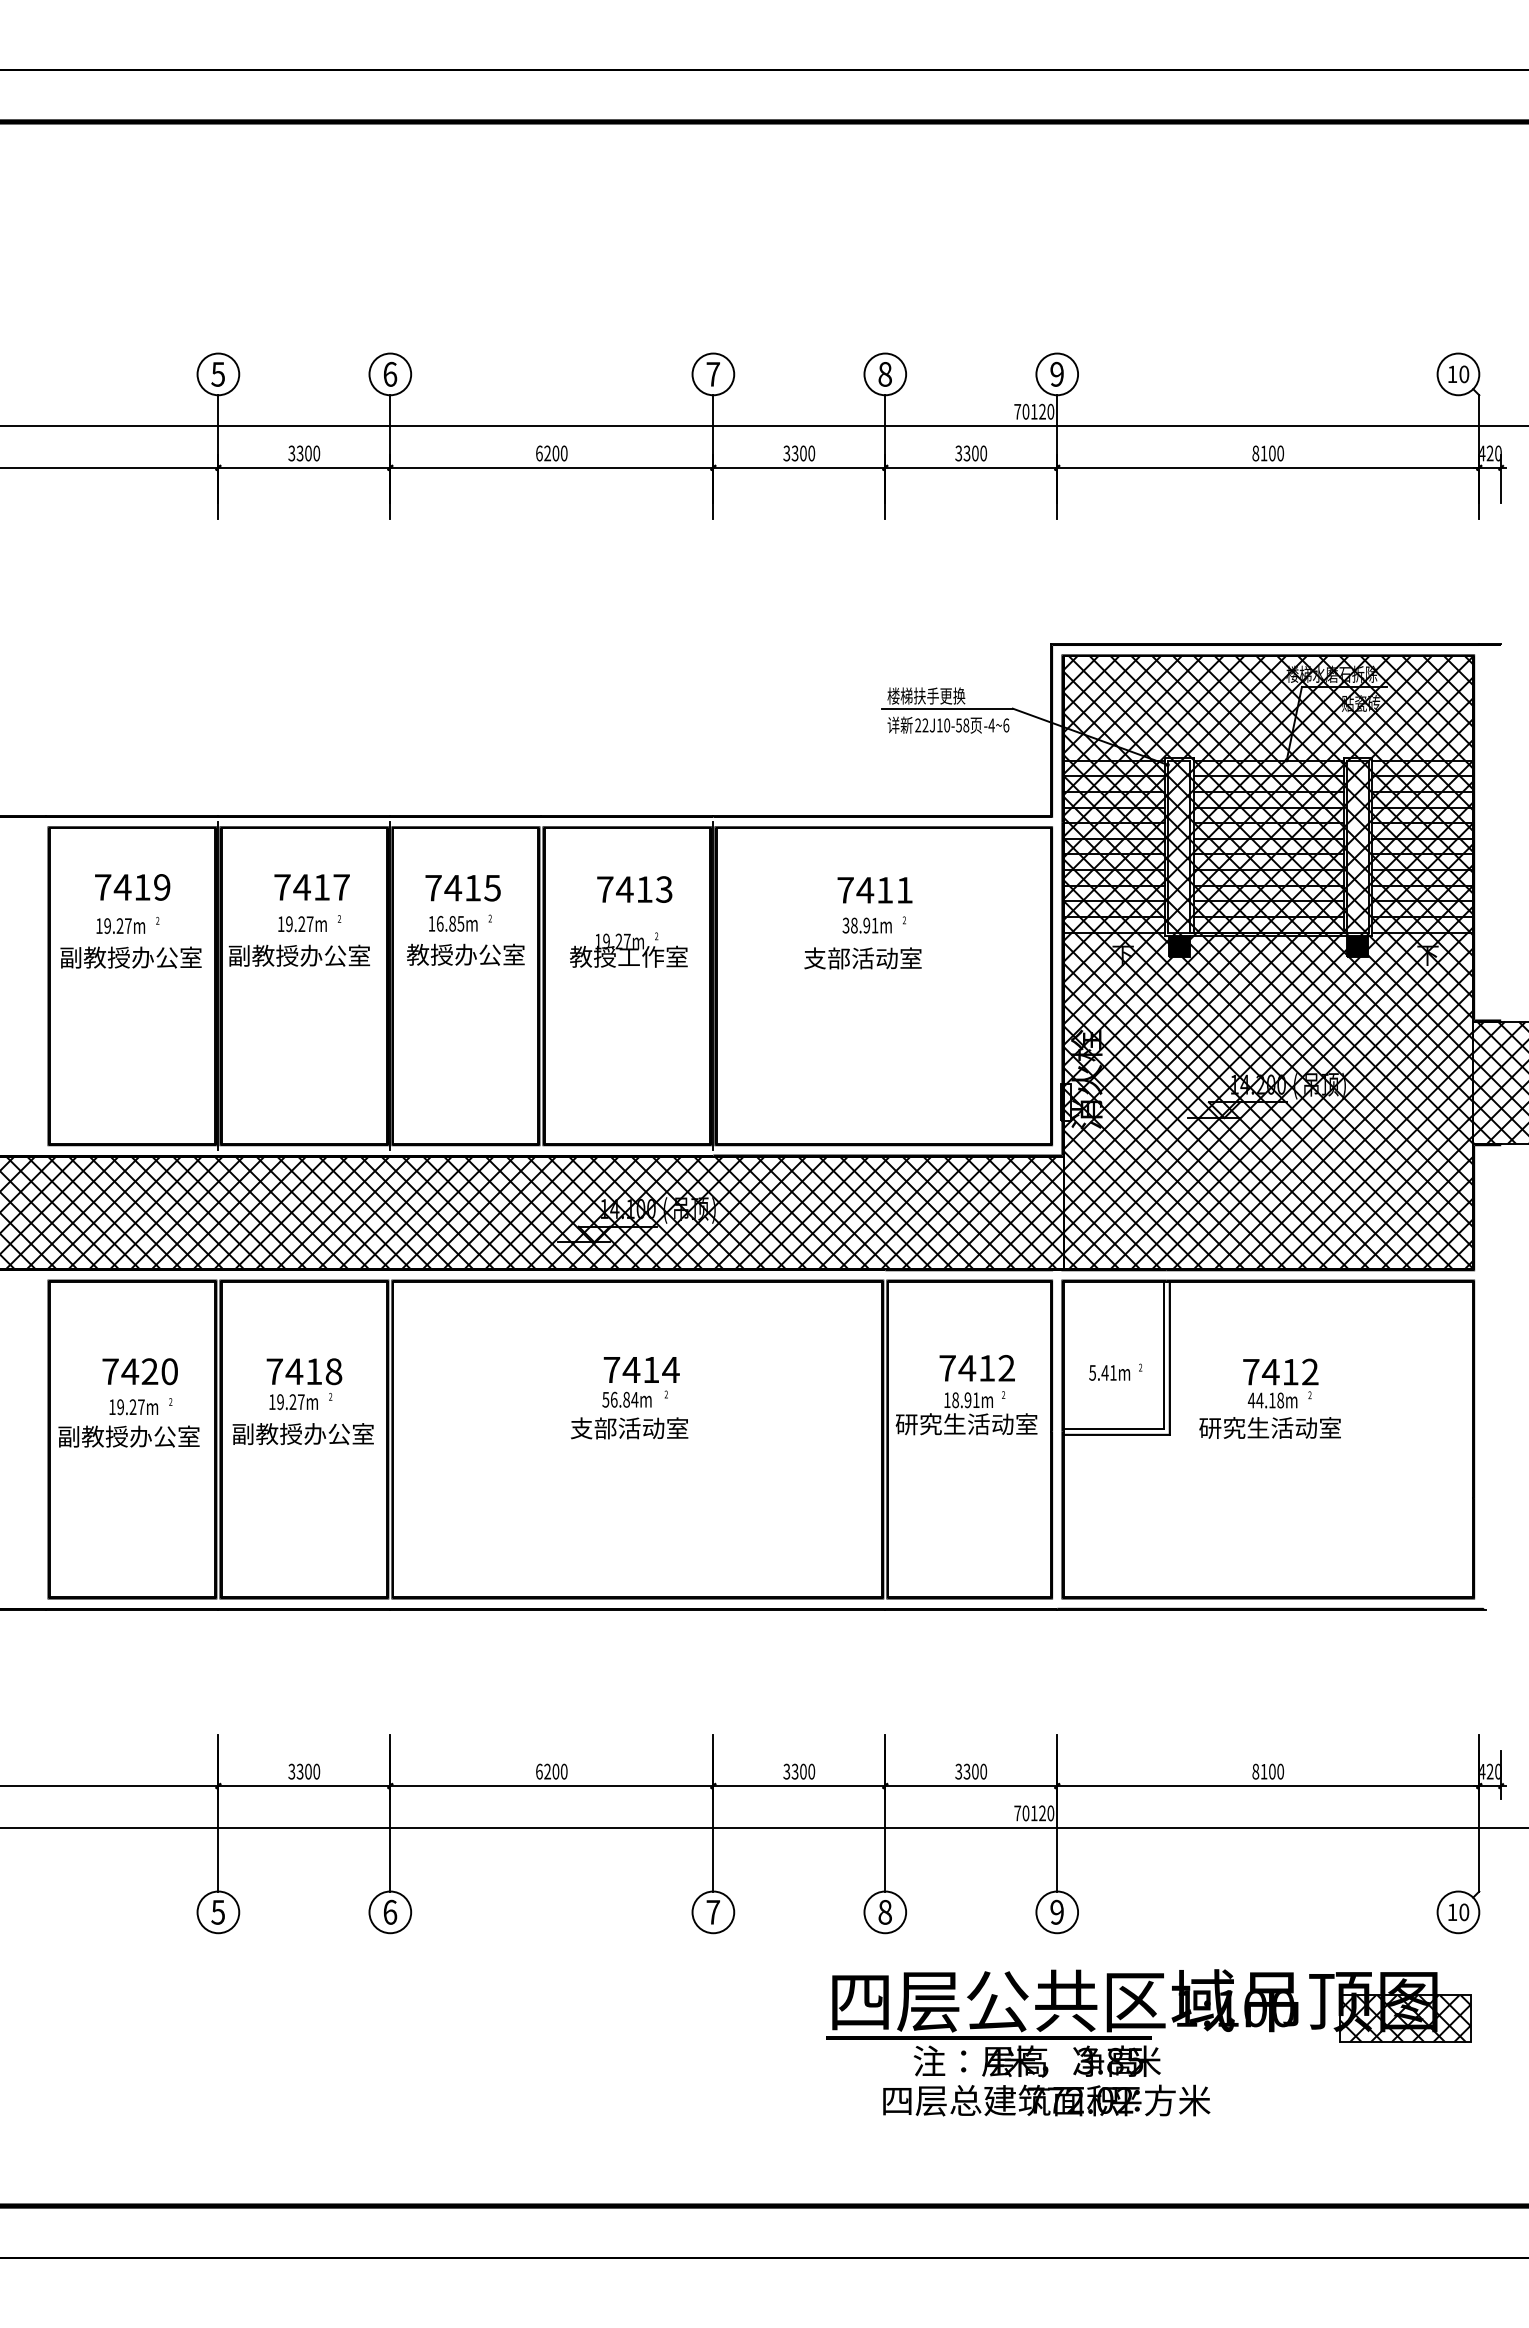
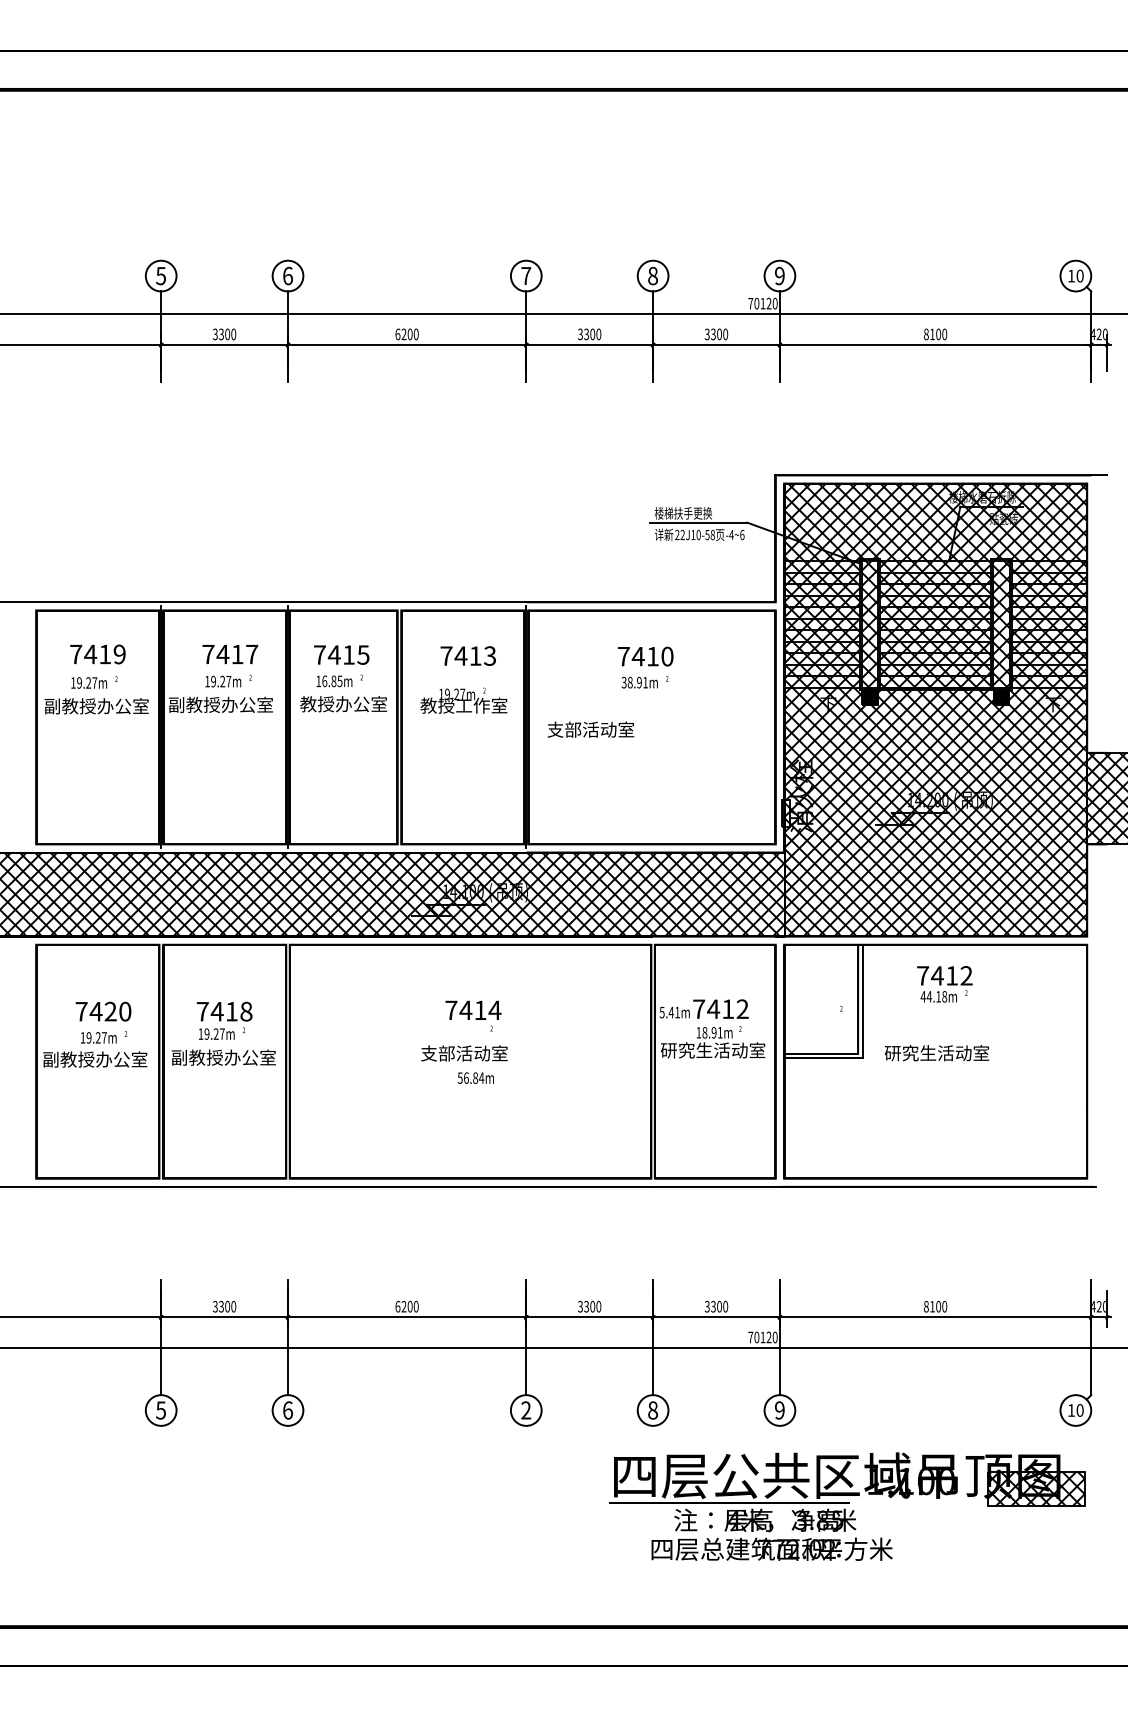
text: (904, 889) -> (667, 656), 7411 -> 7410
text: (862, 958) -> (590, 729), moved
text: (1109, 1372) -> (674, 1012), moved
text: (1280, 1383) -> (944, 984), moved
text: (626, 1399) -> (475, 1077), moved
text: (713, 1911) -> (526, 1409), 7 -> 2

